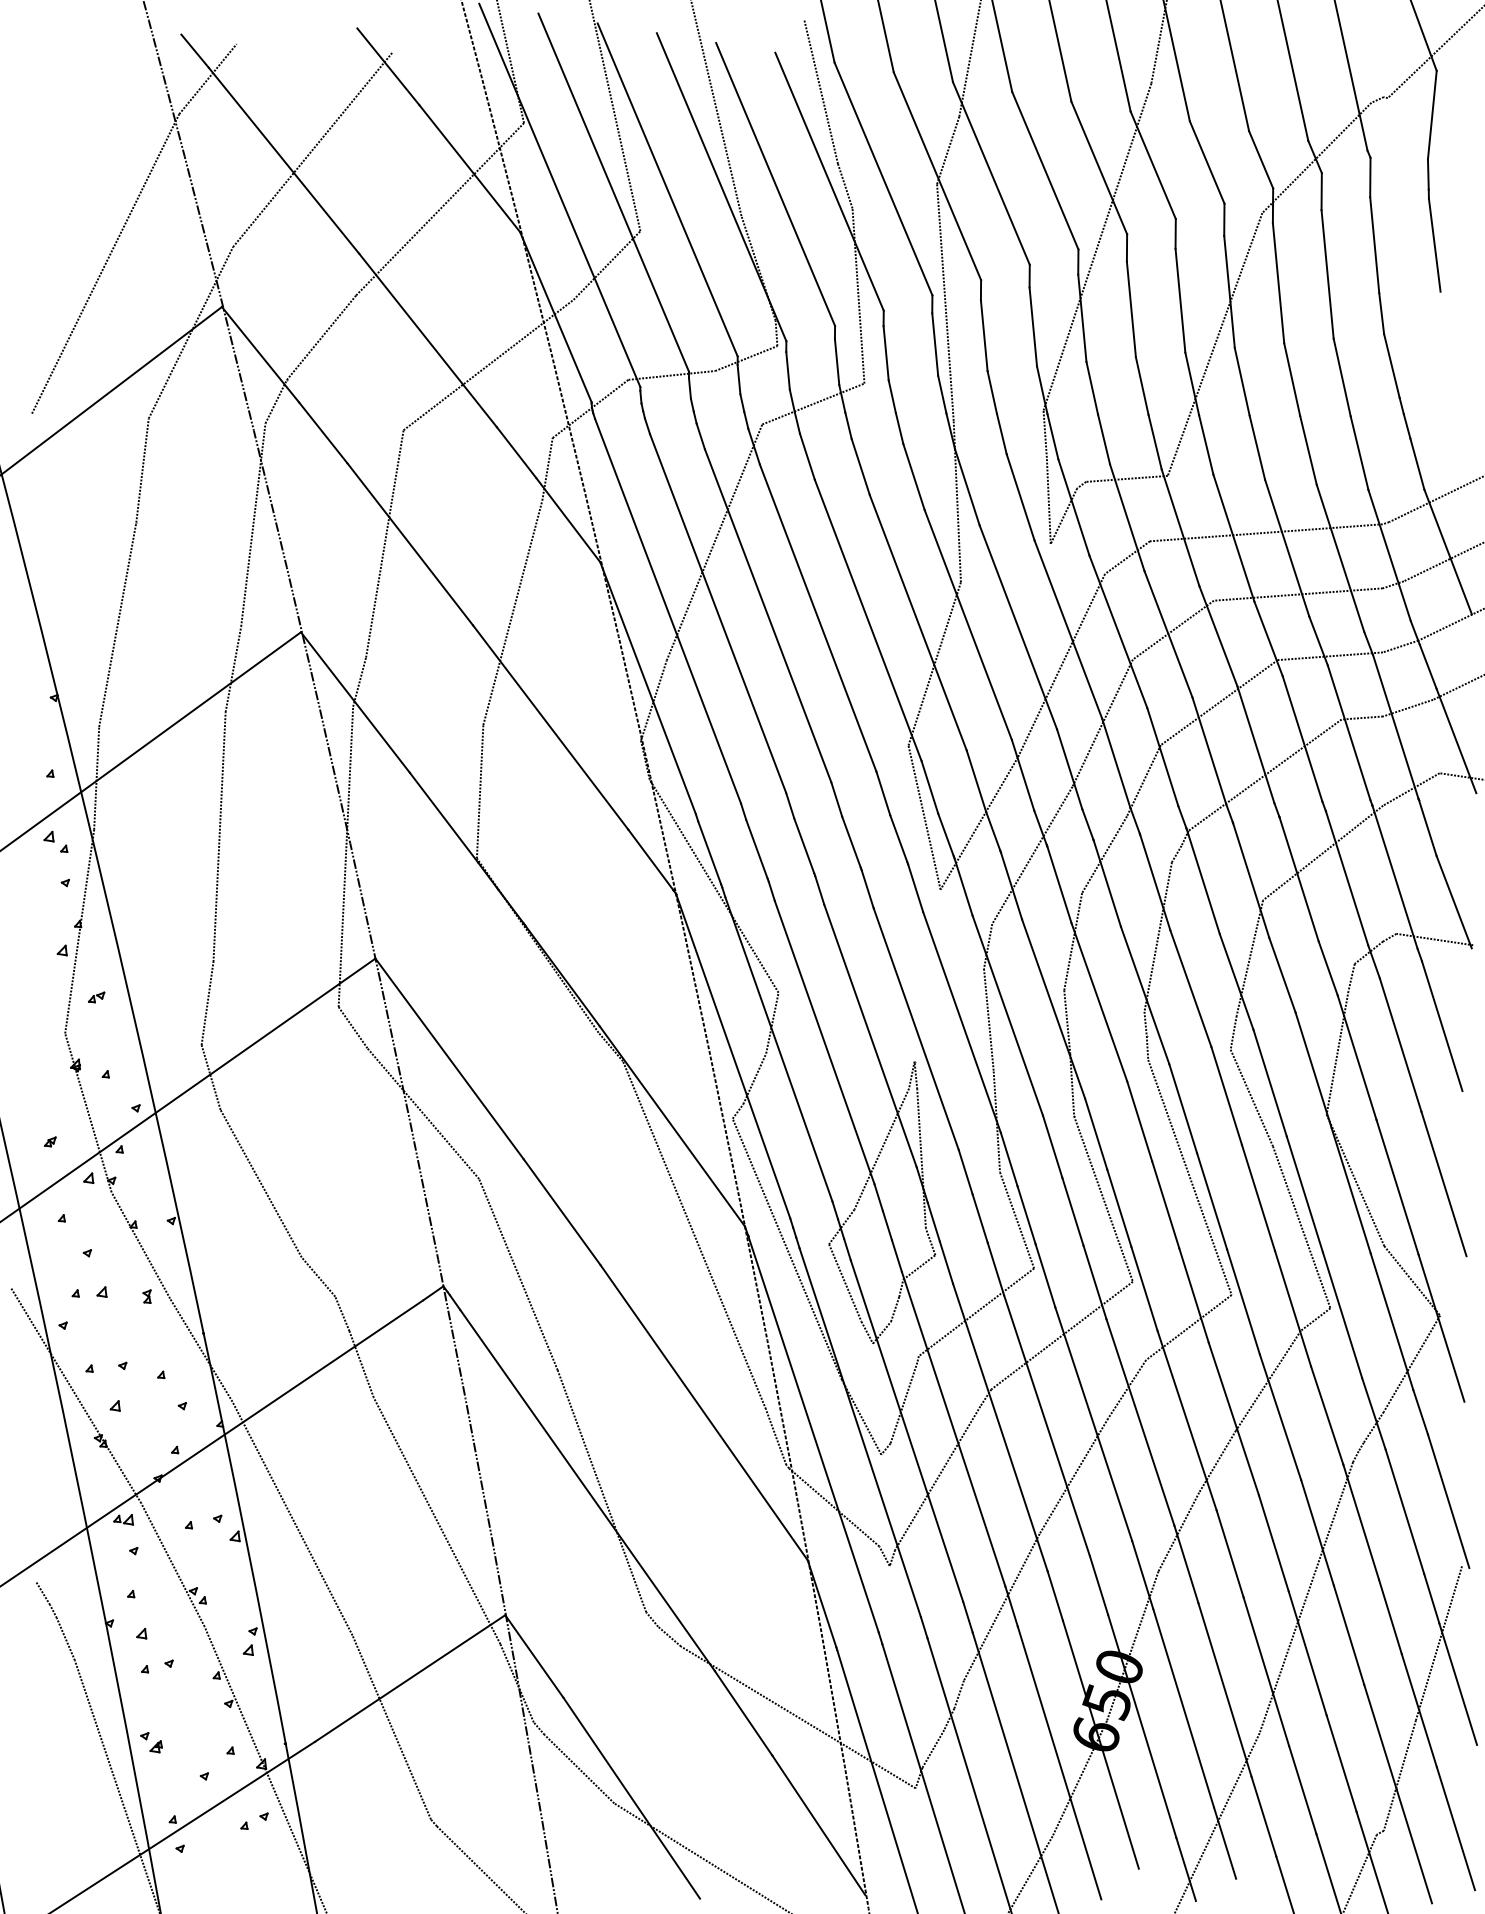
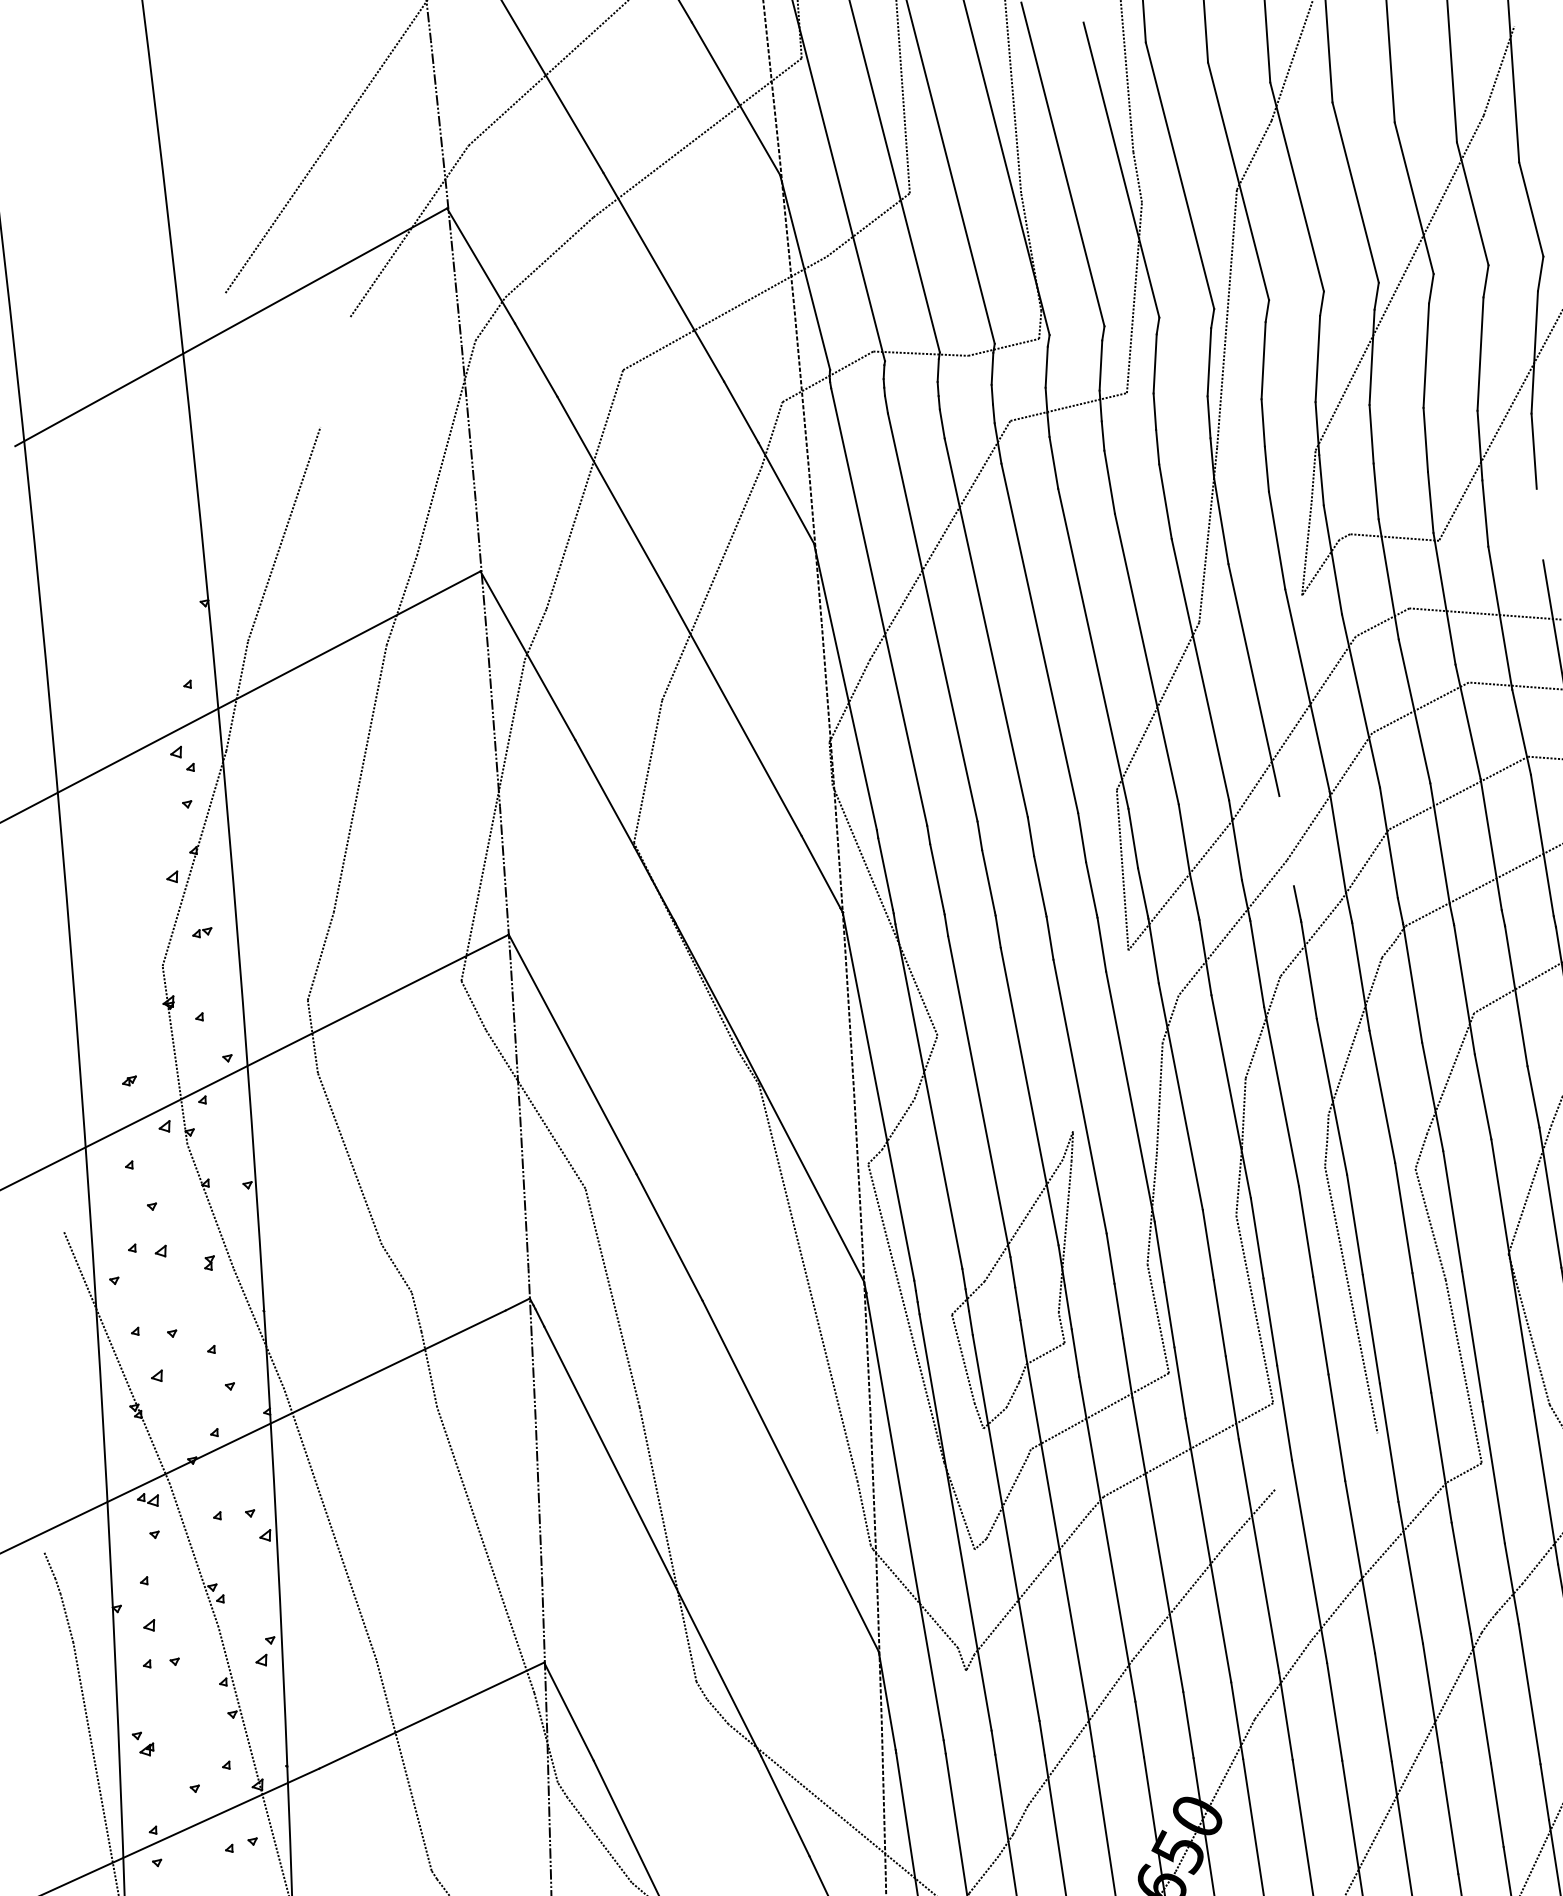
line: (1257, 447) -> (1540, 524), removed
line: (142, 470) -> (335, 371), removed
line: (1069, 769) -> (1286, 841), removed
line: (1188, 1327) -> (1325, 1461), removed

